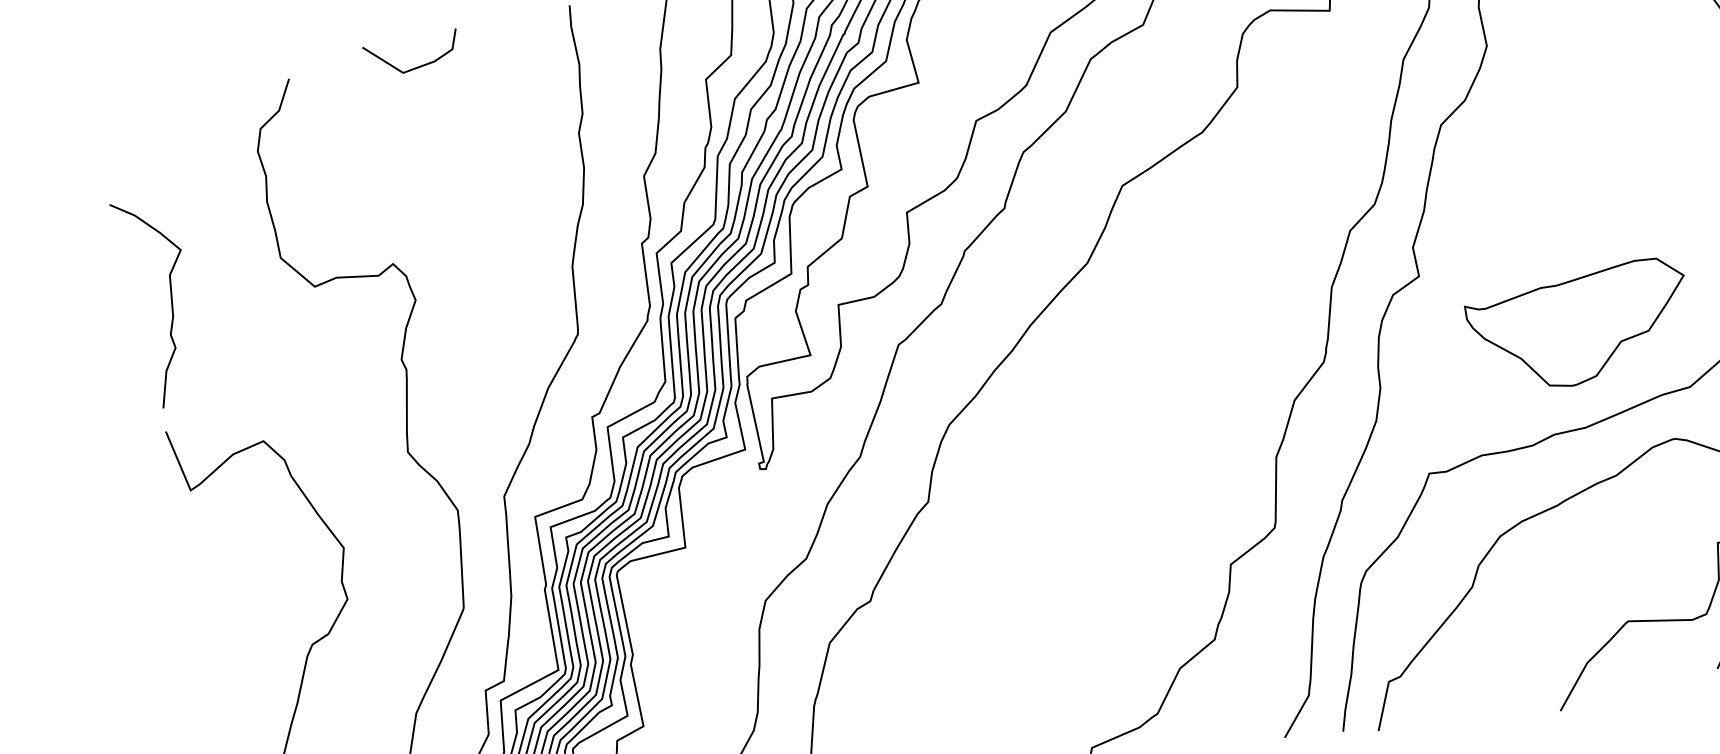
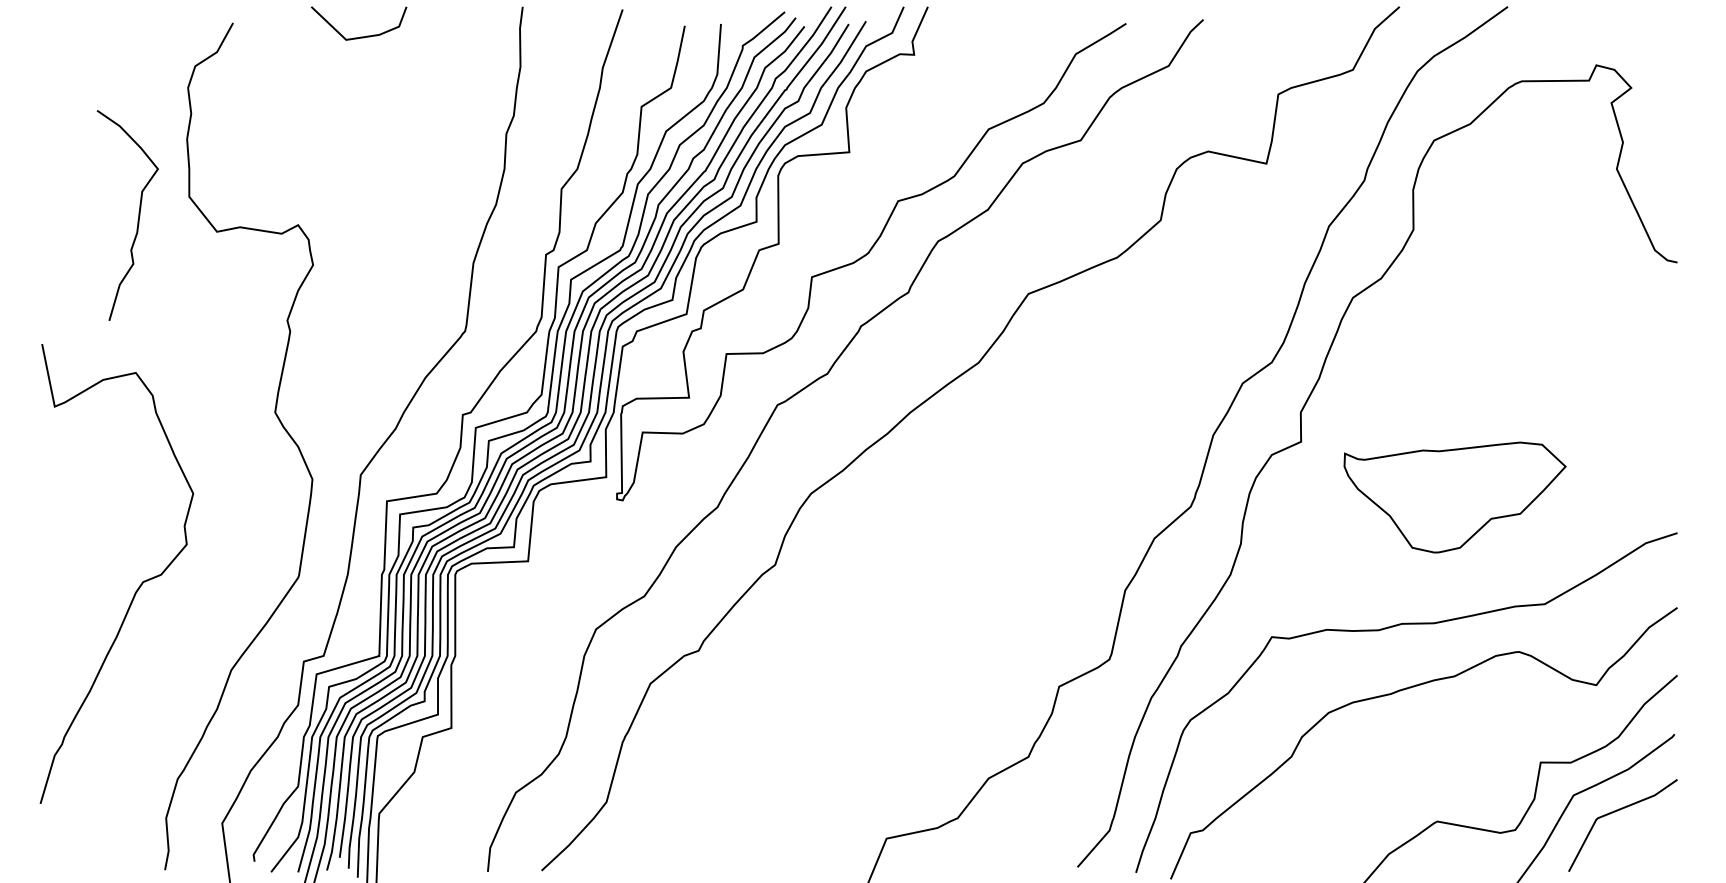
curve: (170, 299) -> (138, 215), moved
part: (1580, 327) -> (1454, 497), moved

